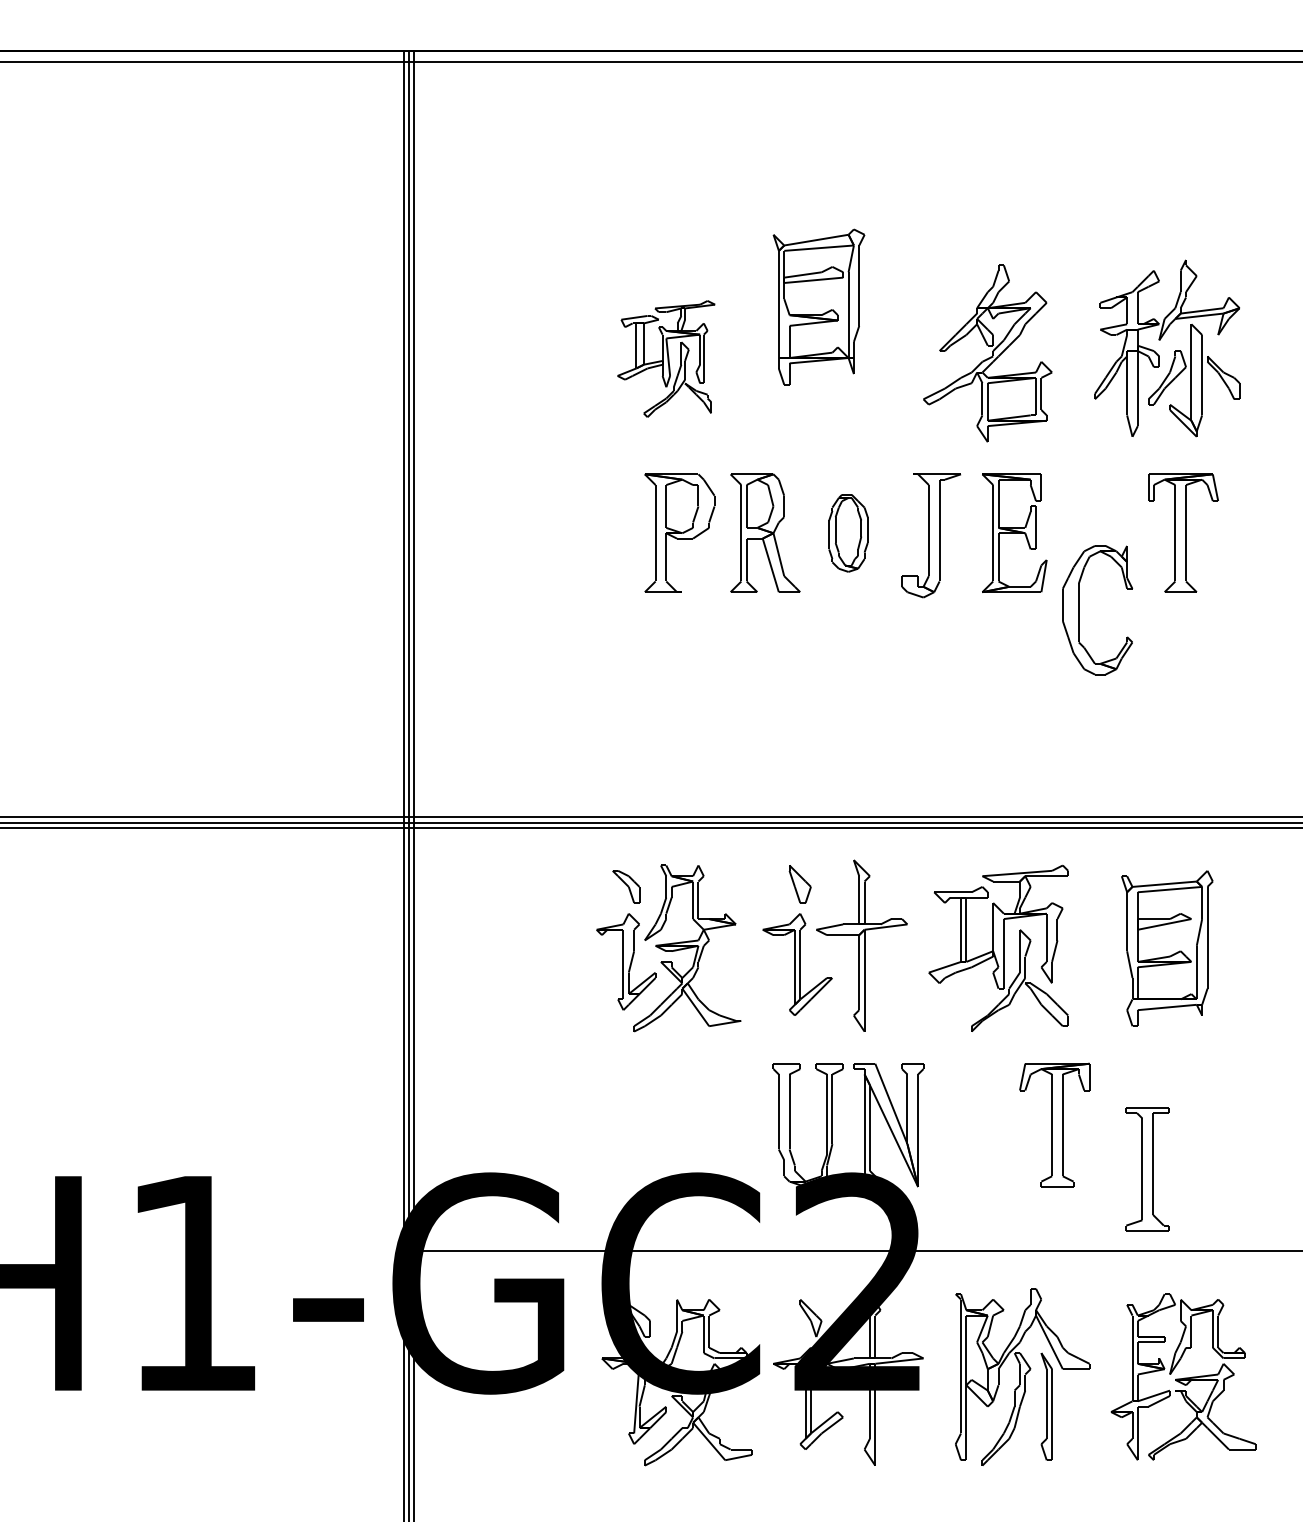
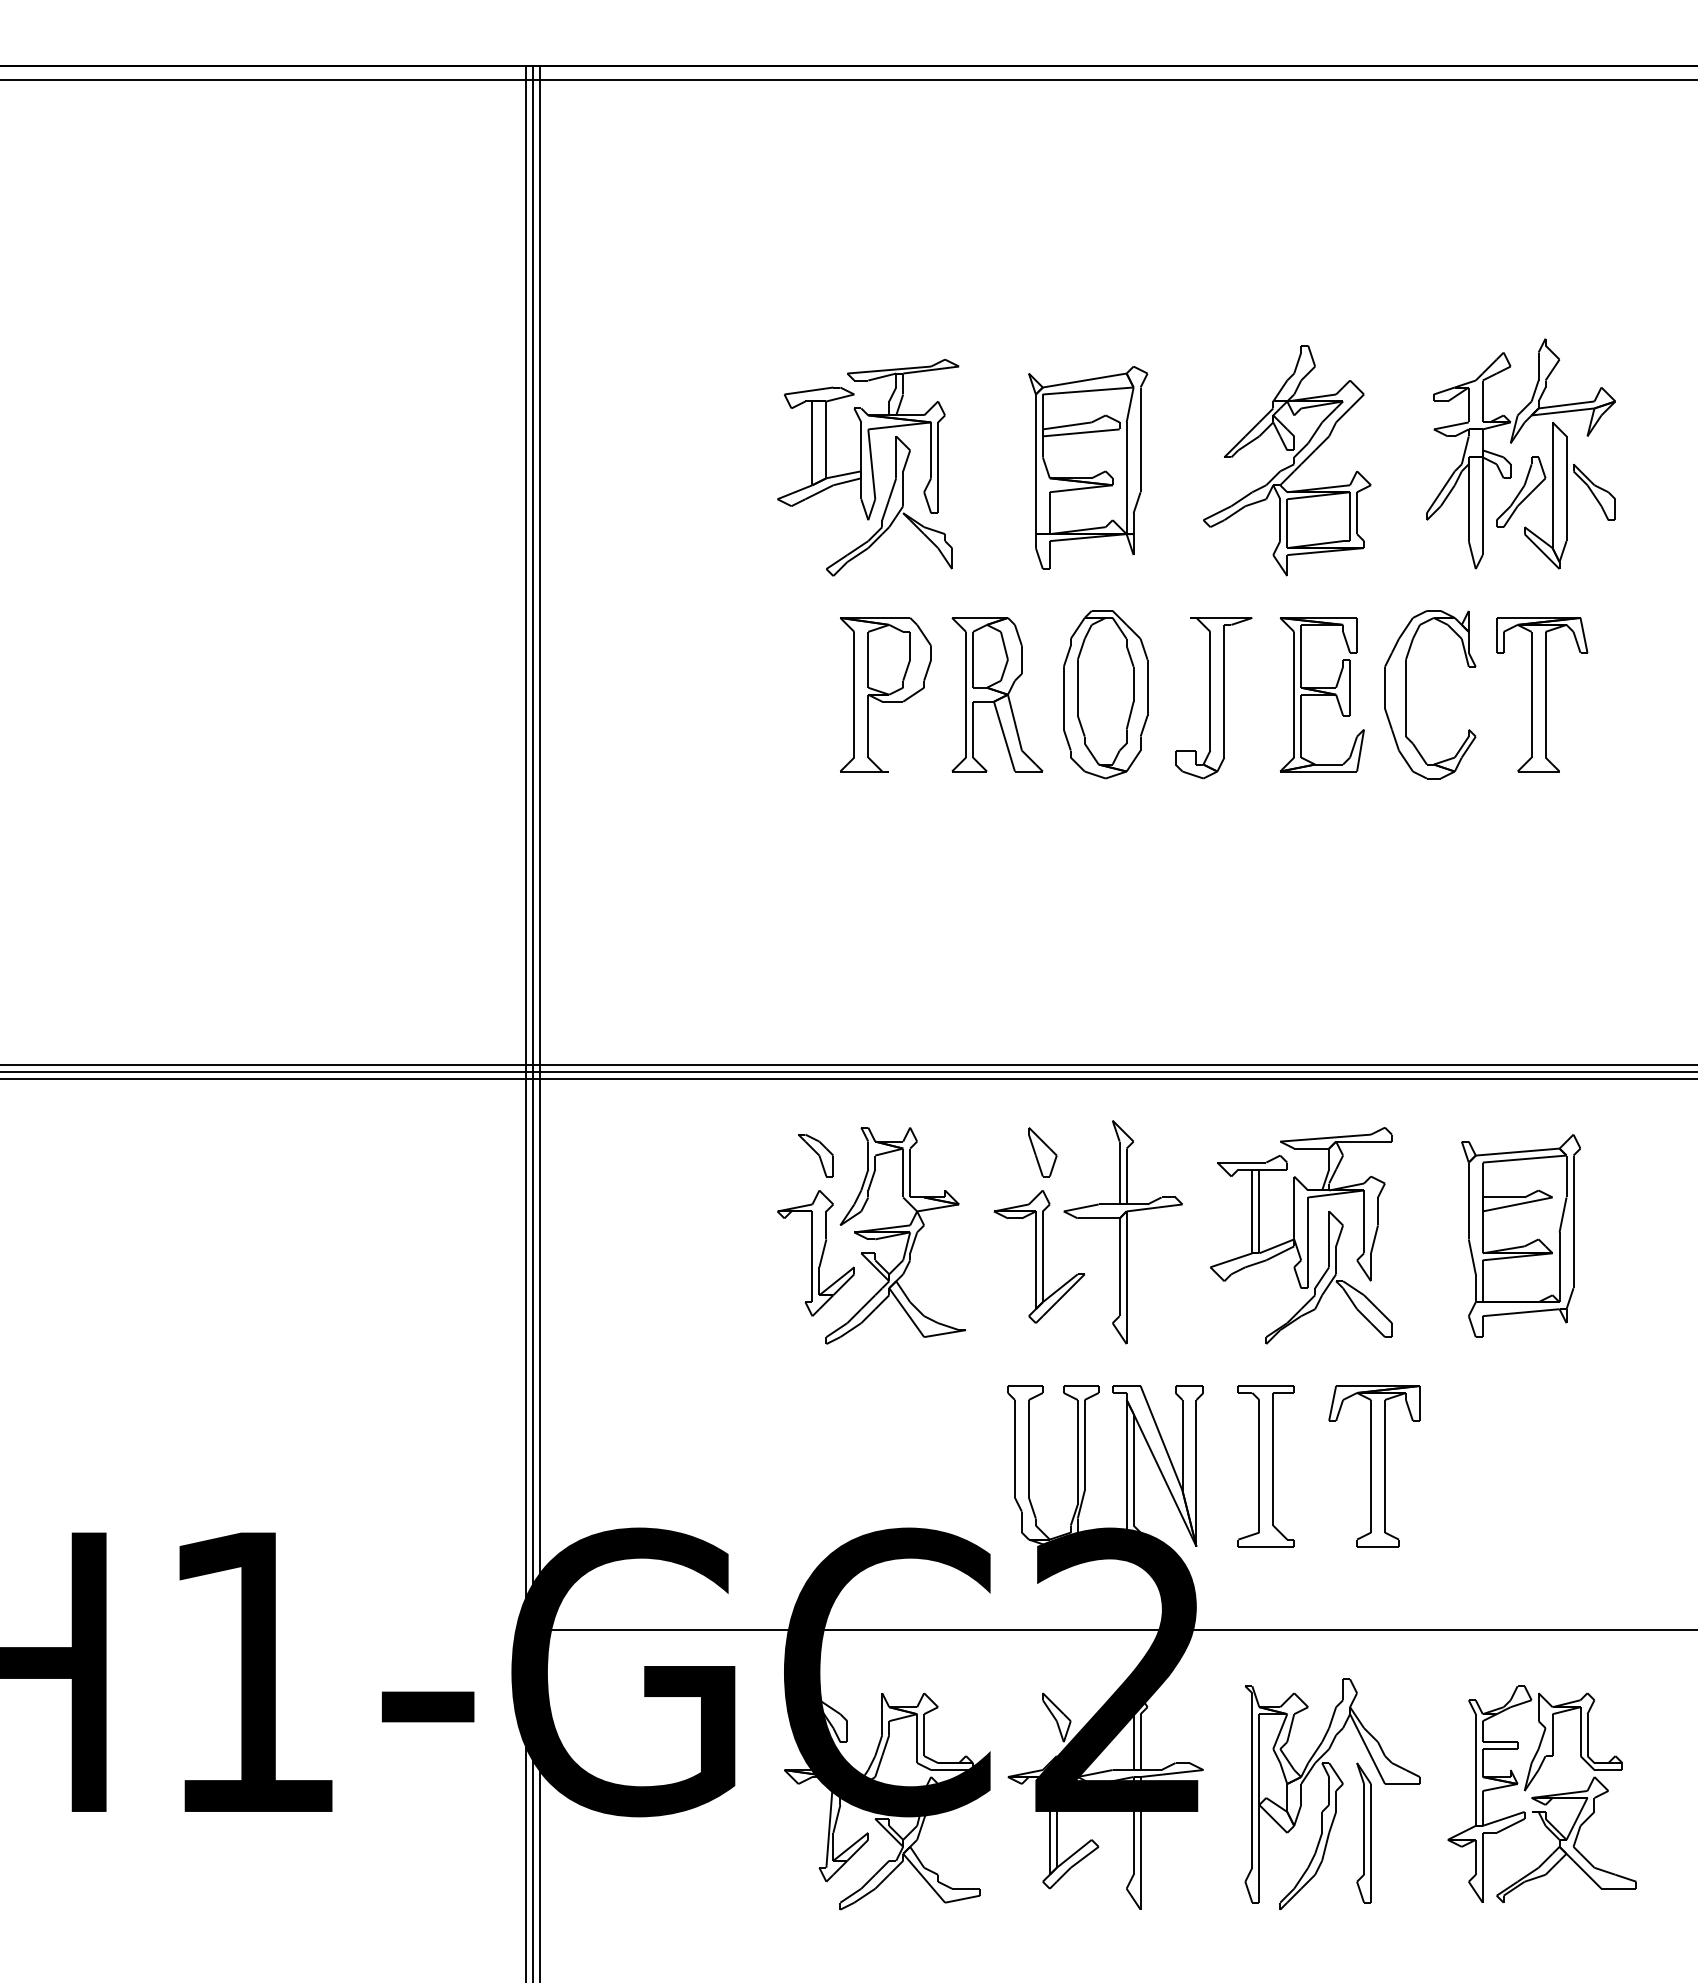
part: (818, 306) -> (1087, 467), moved
part: (666, 358) -> (868, 467), size x1.43
part: (848, 533) -> (1105, 695), size x1.67
part: (1079, 610) -> (1406, 695), moved
part: (1147, 1169) -> (1265, 1466), moved

